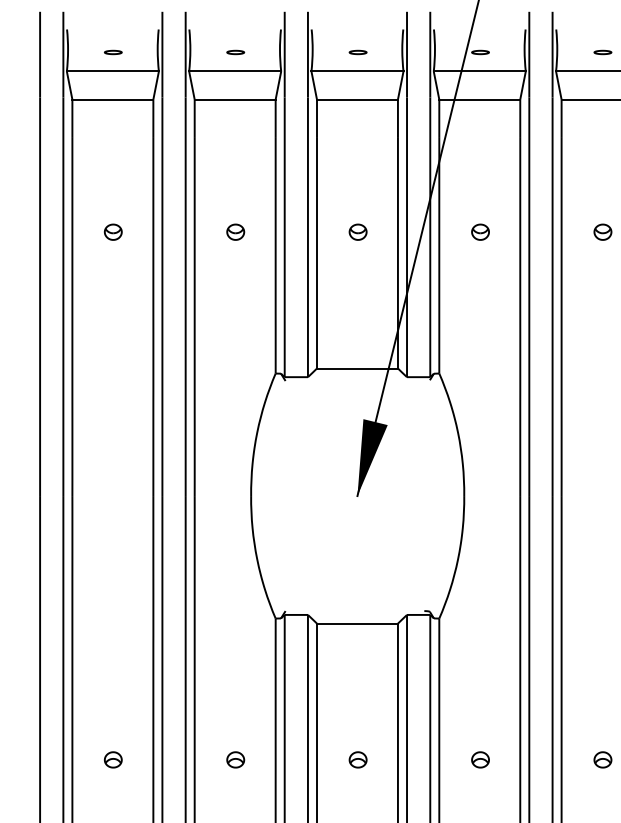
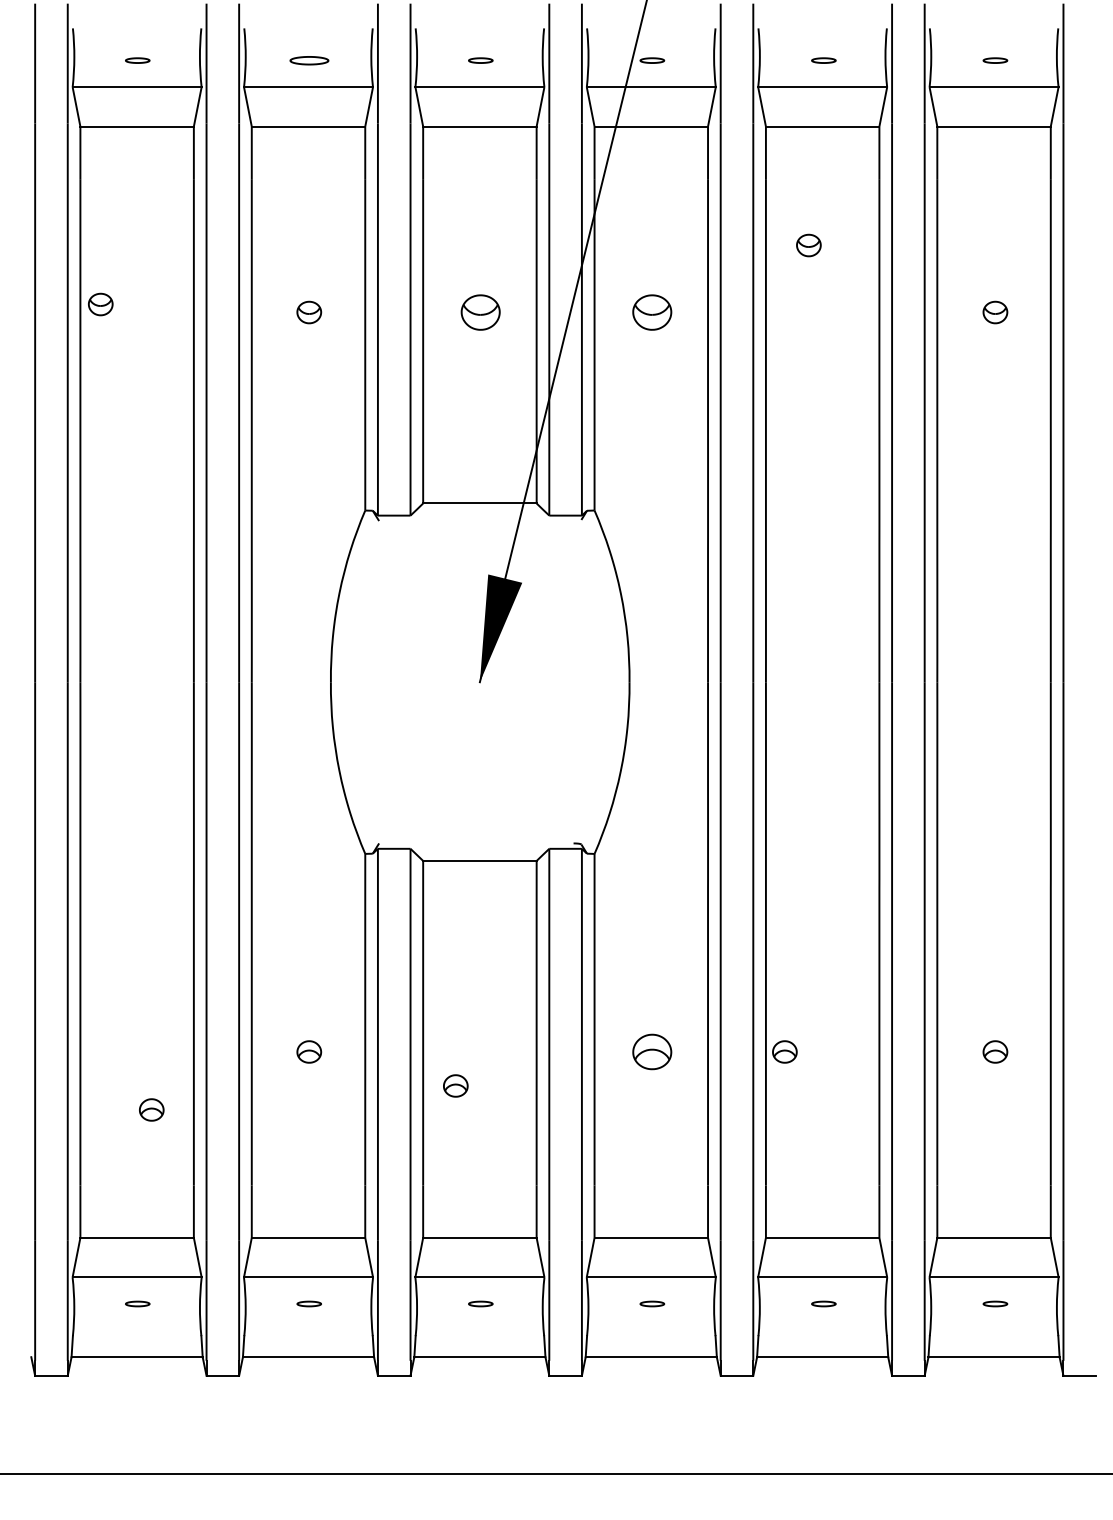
part: (235, 52) -> (308, 60), size x1.6
part: (113, 232) -> (100, 304), moved
part: (357, 232) -> (480, 312), size x1.6
part: (480, 232) -> (652, 312), size x1.6
part: (602, 232) -> (808, 245), moved
part: (113, 759) -> (151, 1109), moved
part: (357, 759) -> (455, 1085), moved
part: (480, 759) -> (652, 1051), size x1.6
part: (602, 759) -> (784, 1051), moved

